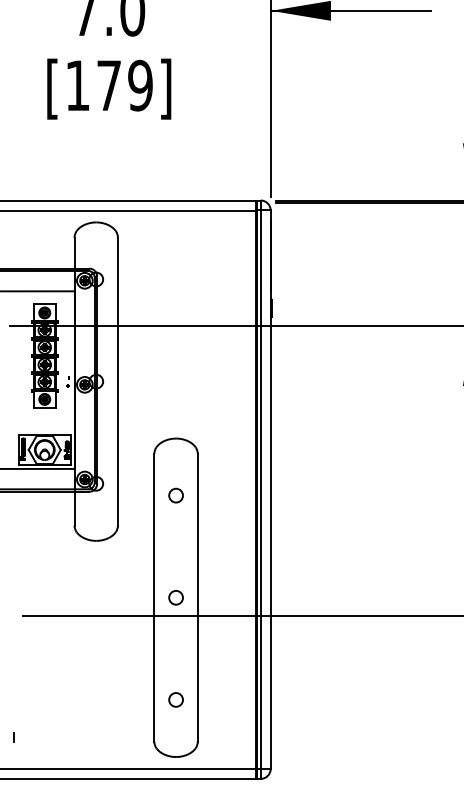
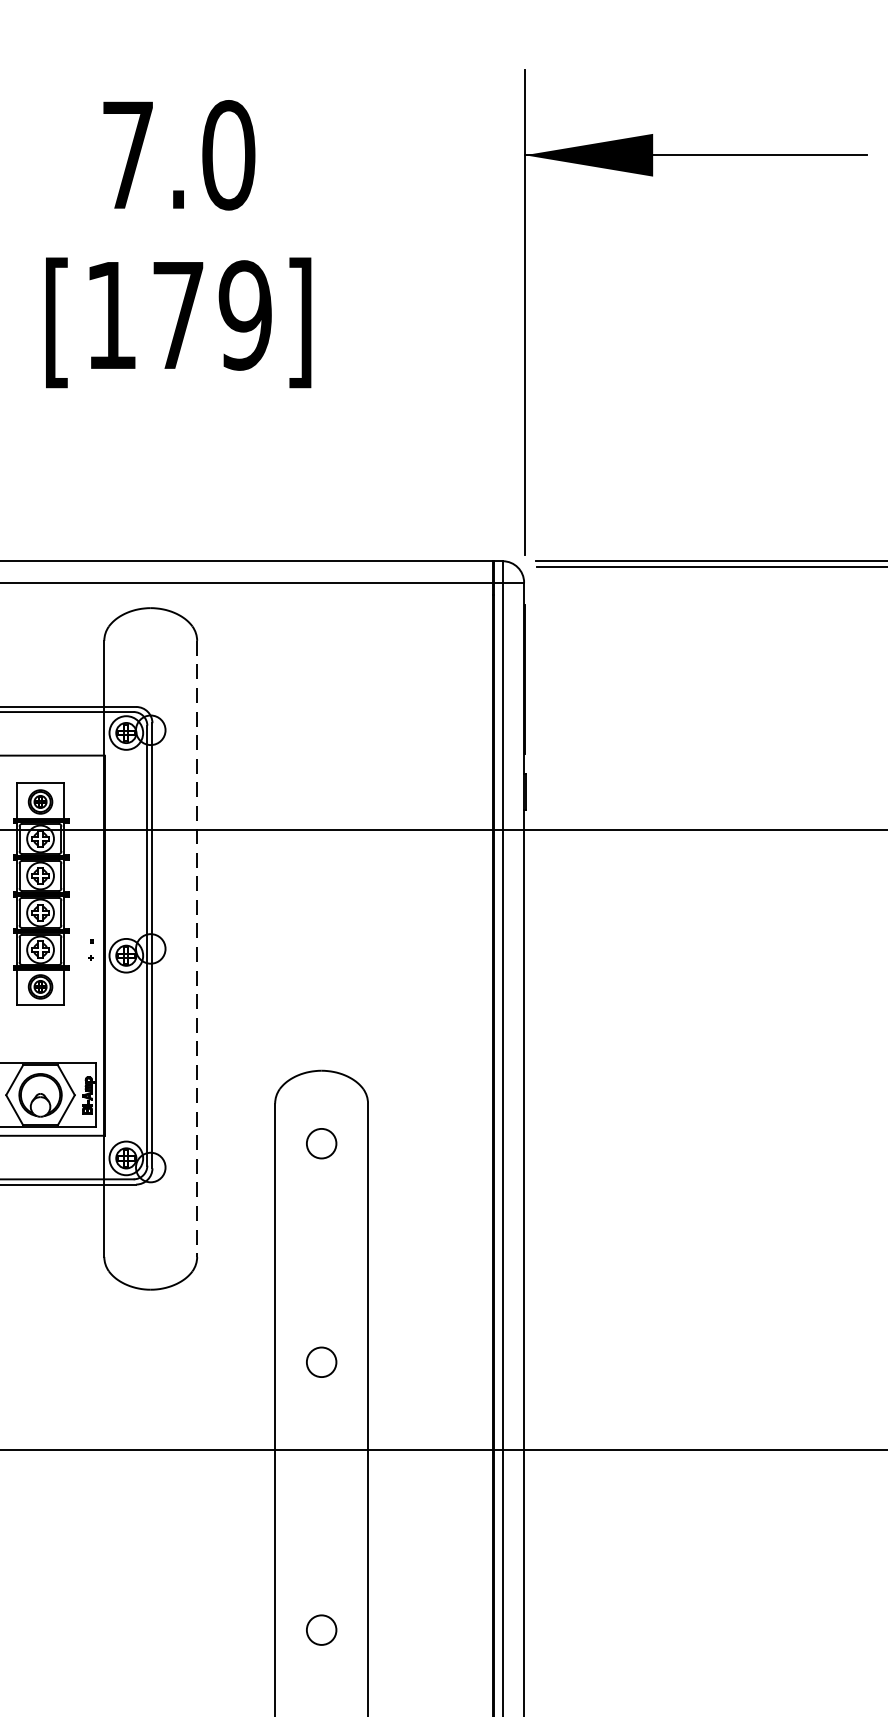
line: (117, 381) -> (196, 948), solid -> dashed
circle: (175, 495) -> (320, 1143), moved
circle: (175, 597) -> (320, 1361), moved

